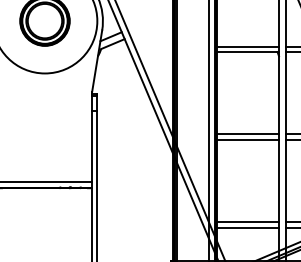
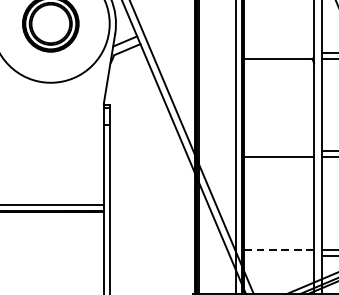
line: (247, 46) -> (278, 52), removed
line: (247, 134) -> (278, 151), removed
line: (248, 222) -> (279, 250), solid -> dashed
line: (247, 227) -> (278, 256), removed

